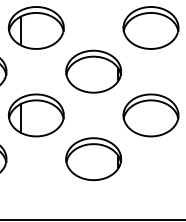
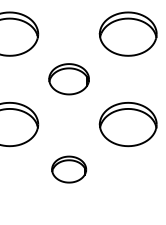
part: (93, 71) -> (68, 79), size x0.7
part: (93, 158) -> (68, 168), size x0.6

